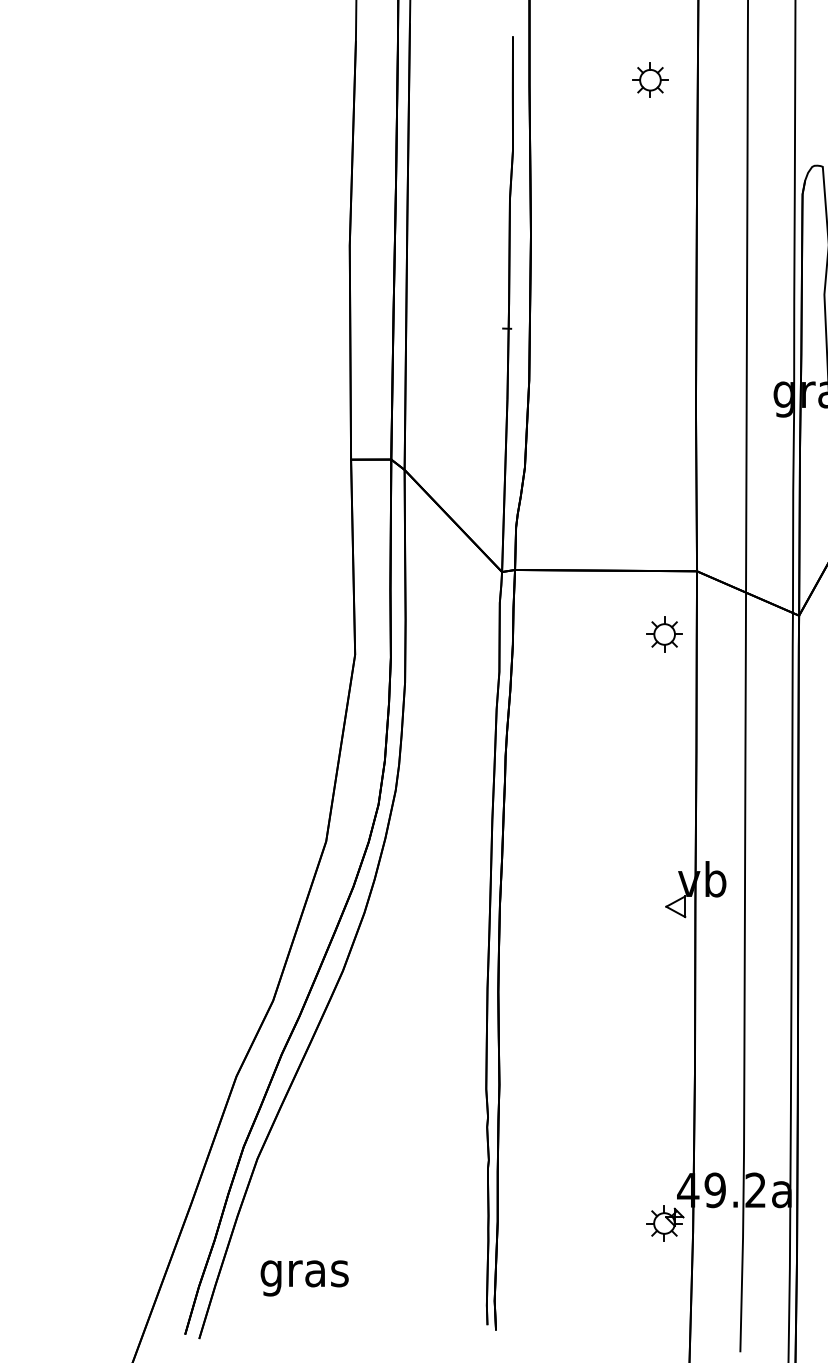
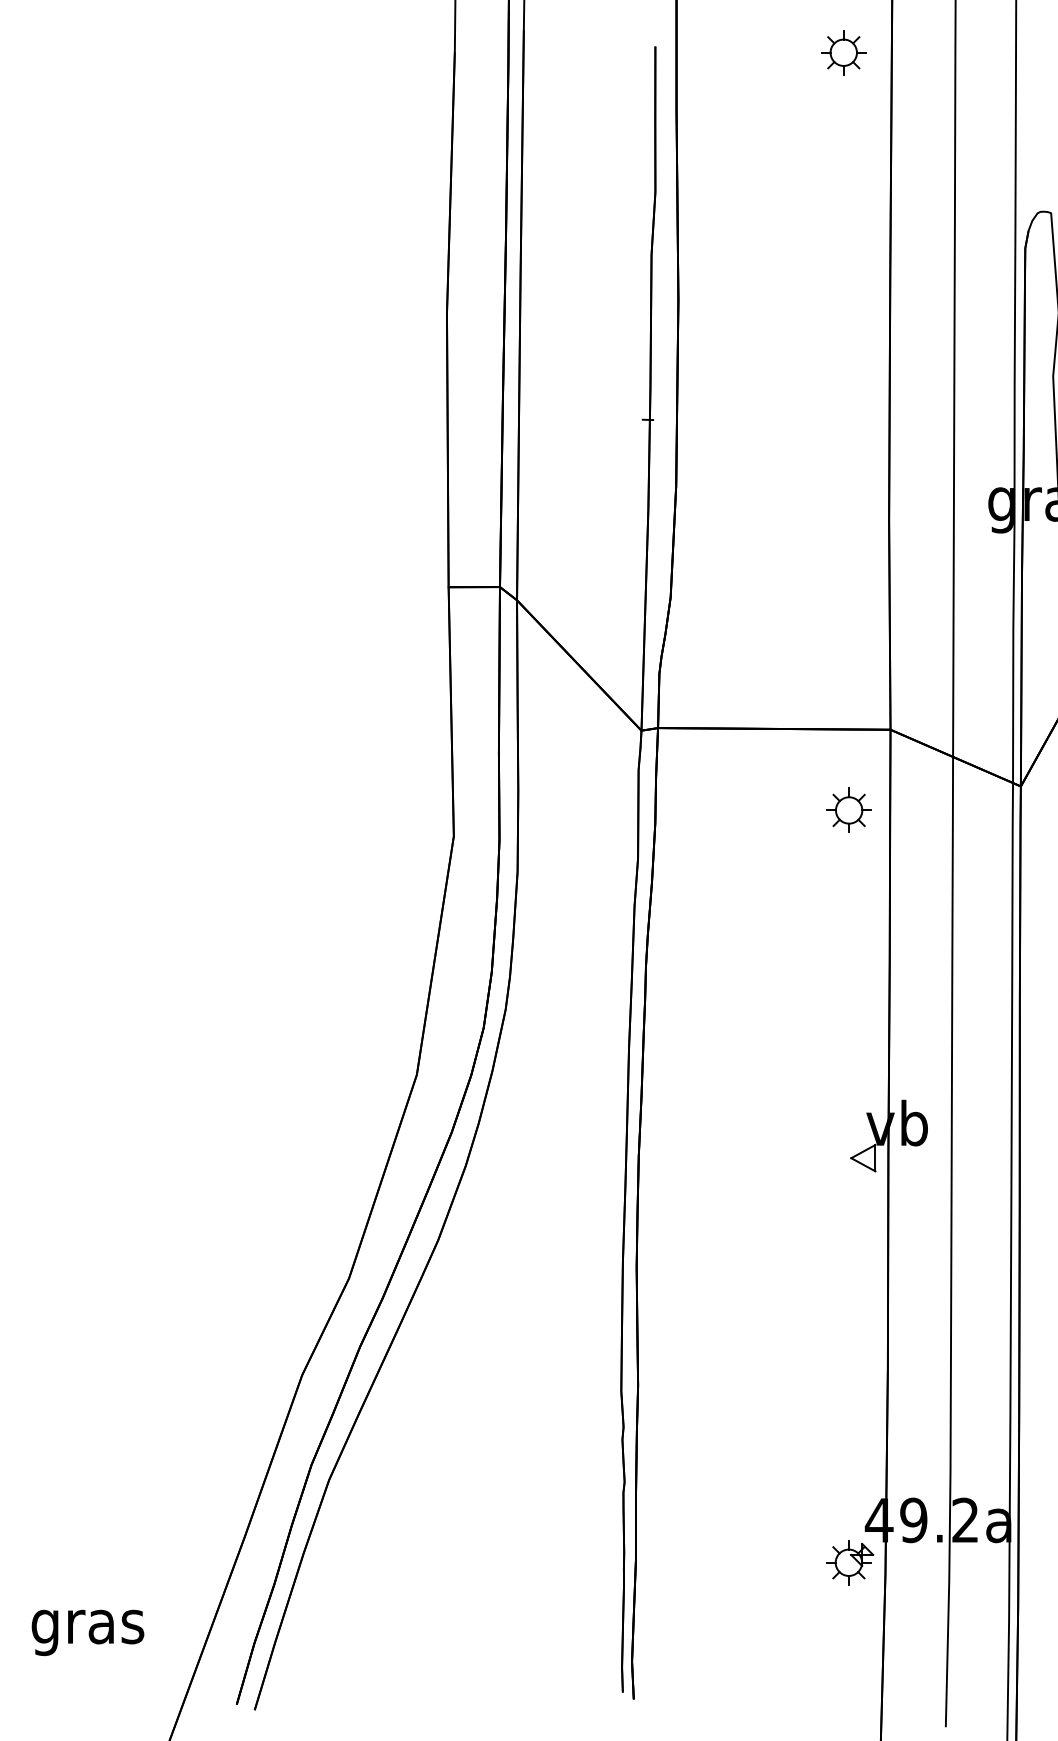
part: (650, 79) -> (843, 51), moved
text: (304, 1278) -> (87, 1632), moved

